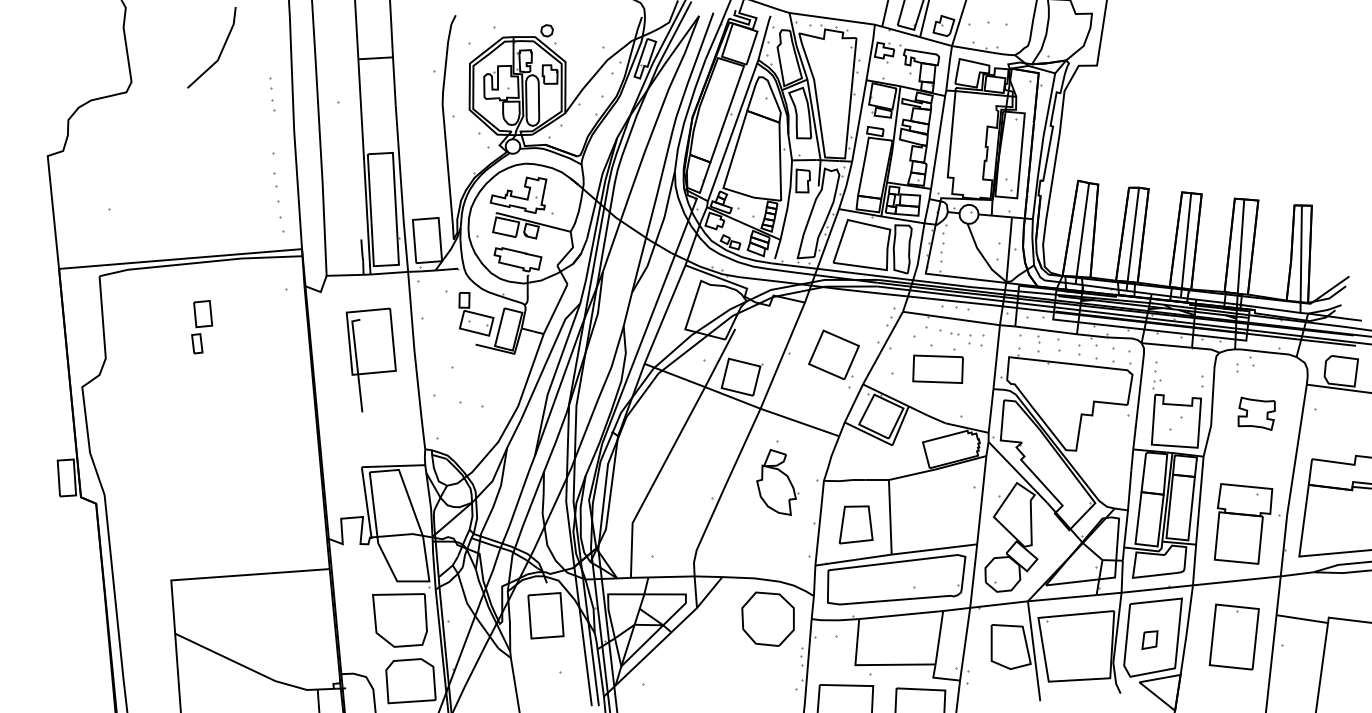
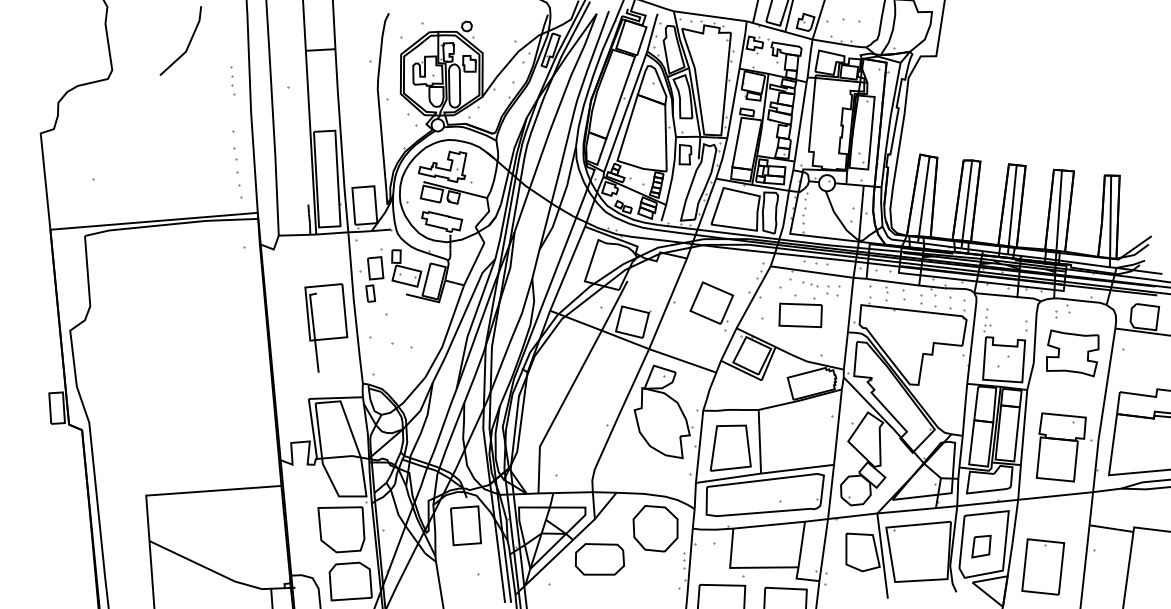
part: (202, 327) -> (375, 279), moved
part: (370, 359) -> (325, 327), moved
part: (1256, 413) -> (1072, 353), size x1.67
part: (777, 482) -> (663, 412), size x1.67
part: (855, 524) -> (730, 447), size x1.43
part: (1233, 636) -> (1042, 566), moved
part: (1149, 639) -> (981, 546), size x1.43
part: (702, 654) -> (599, 558), added

